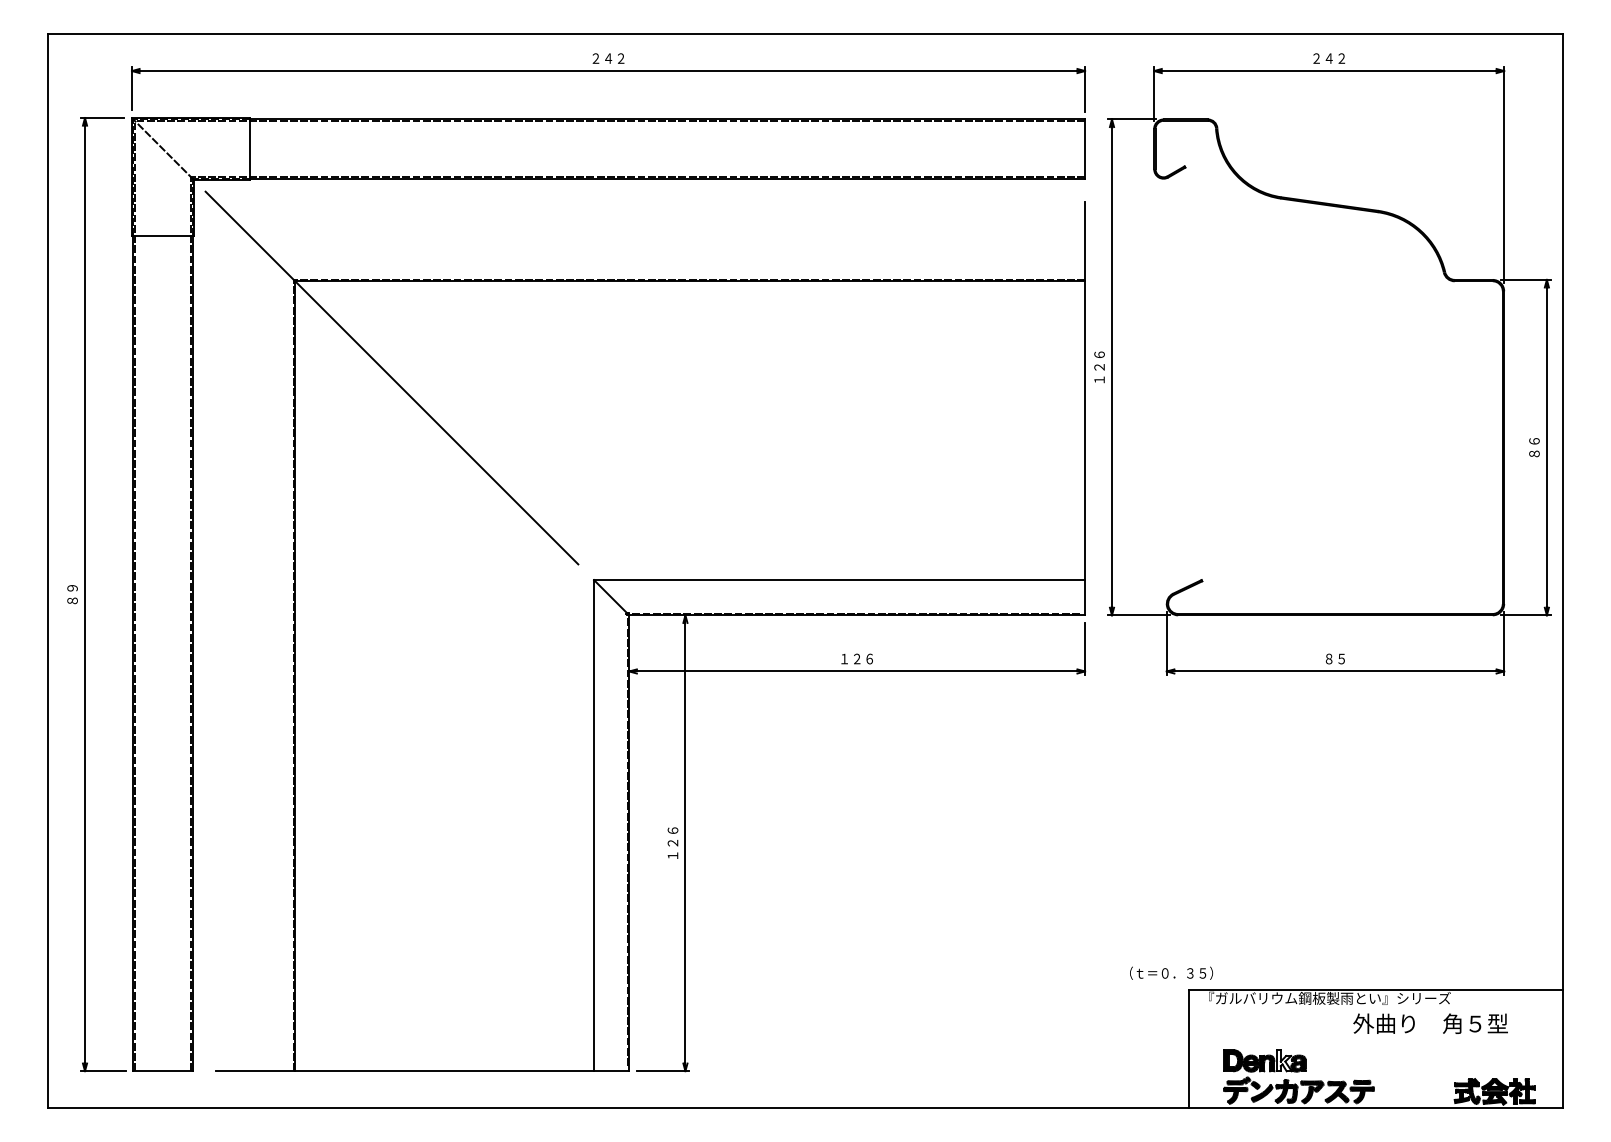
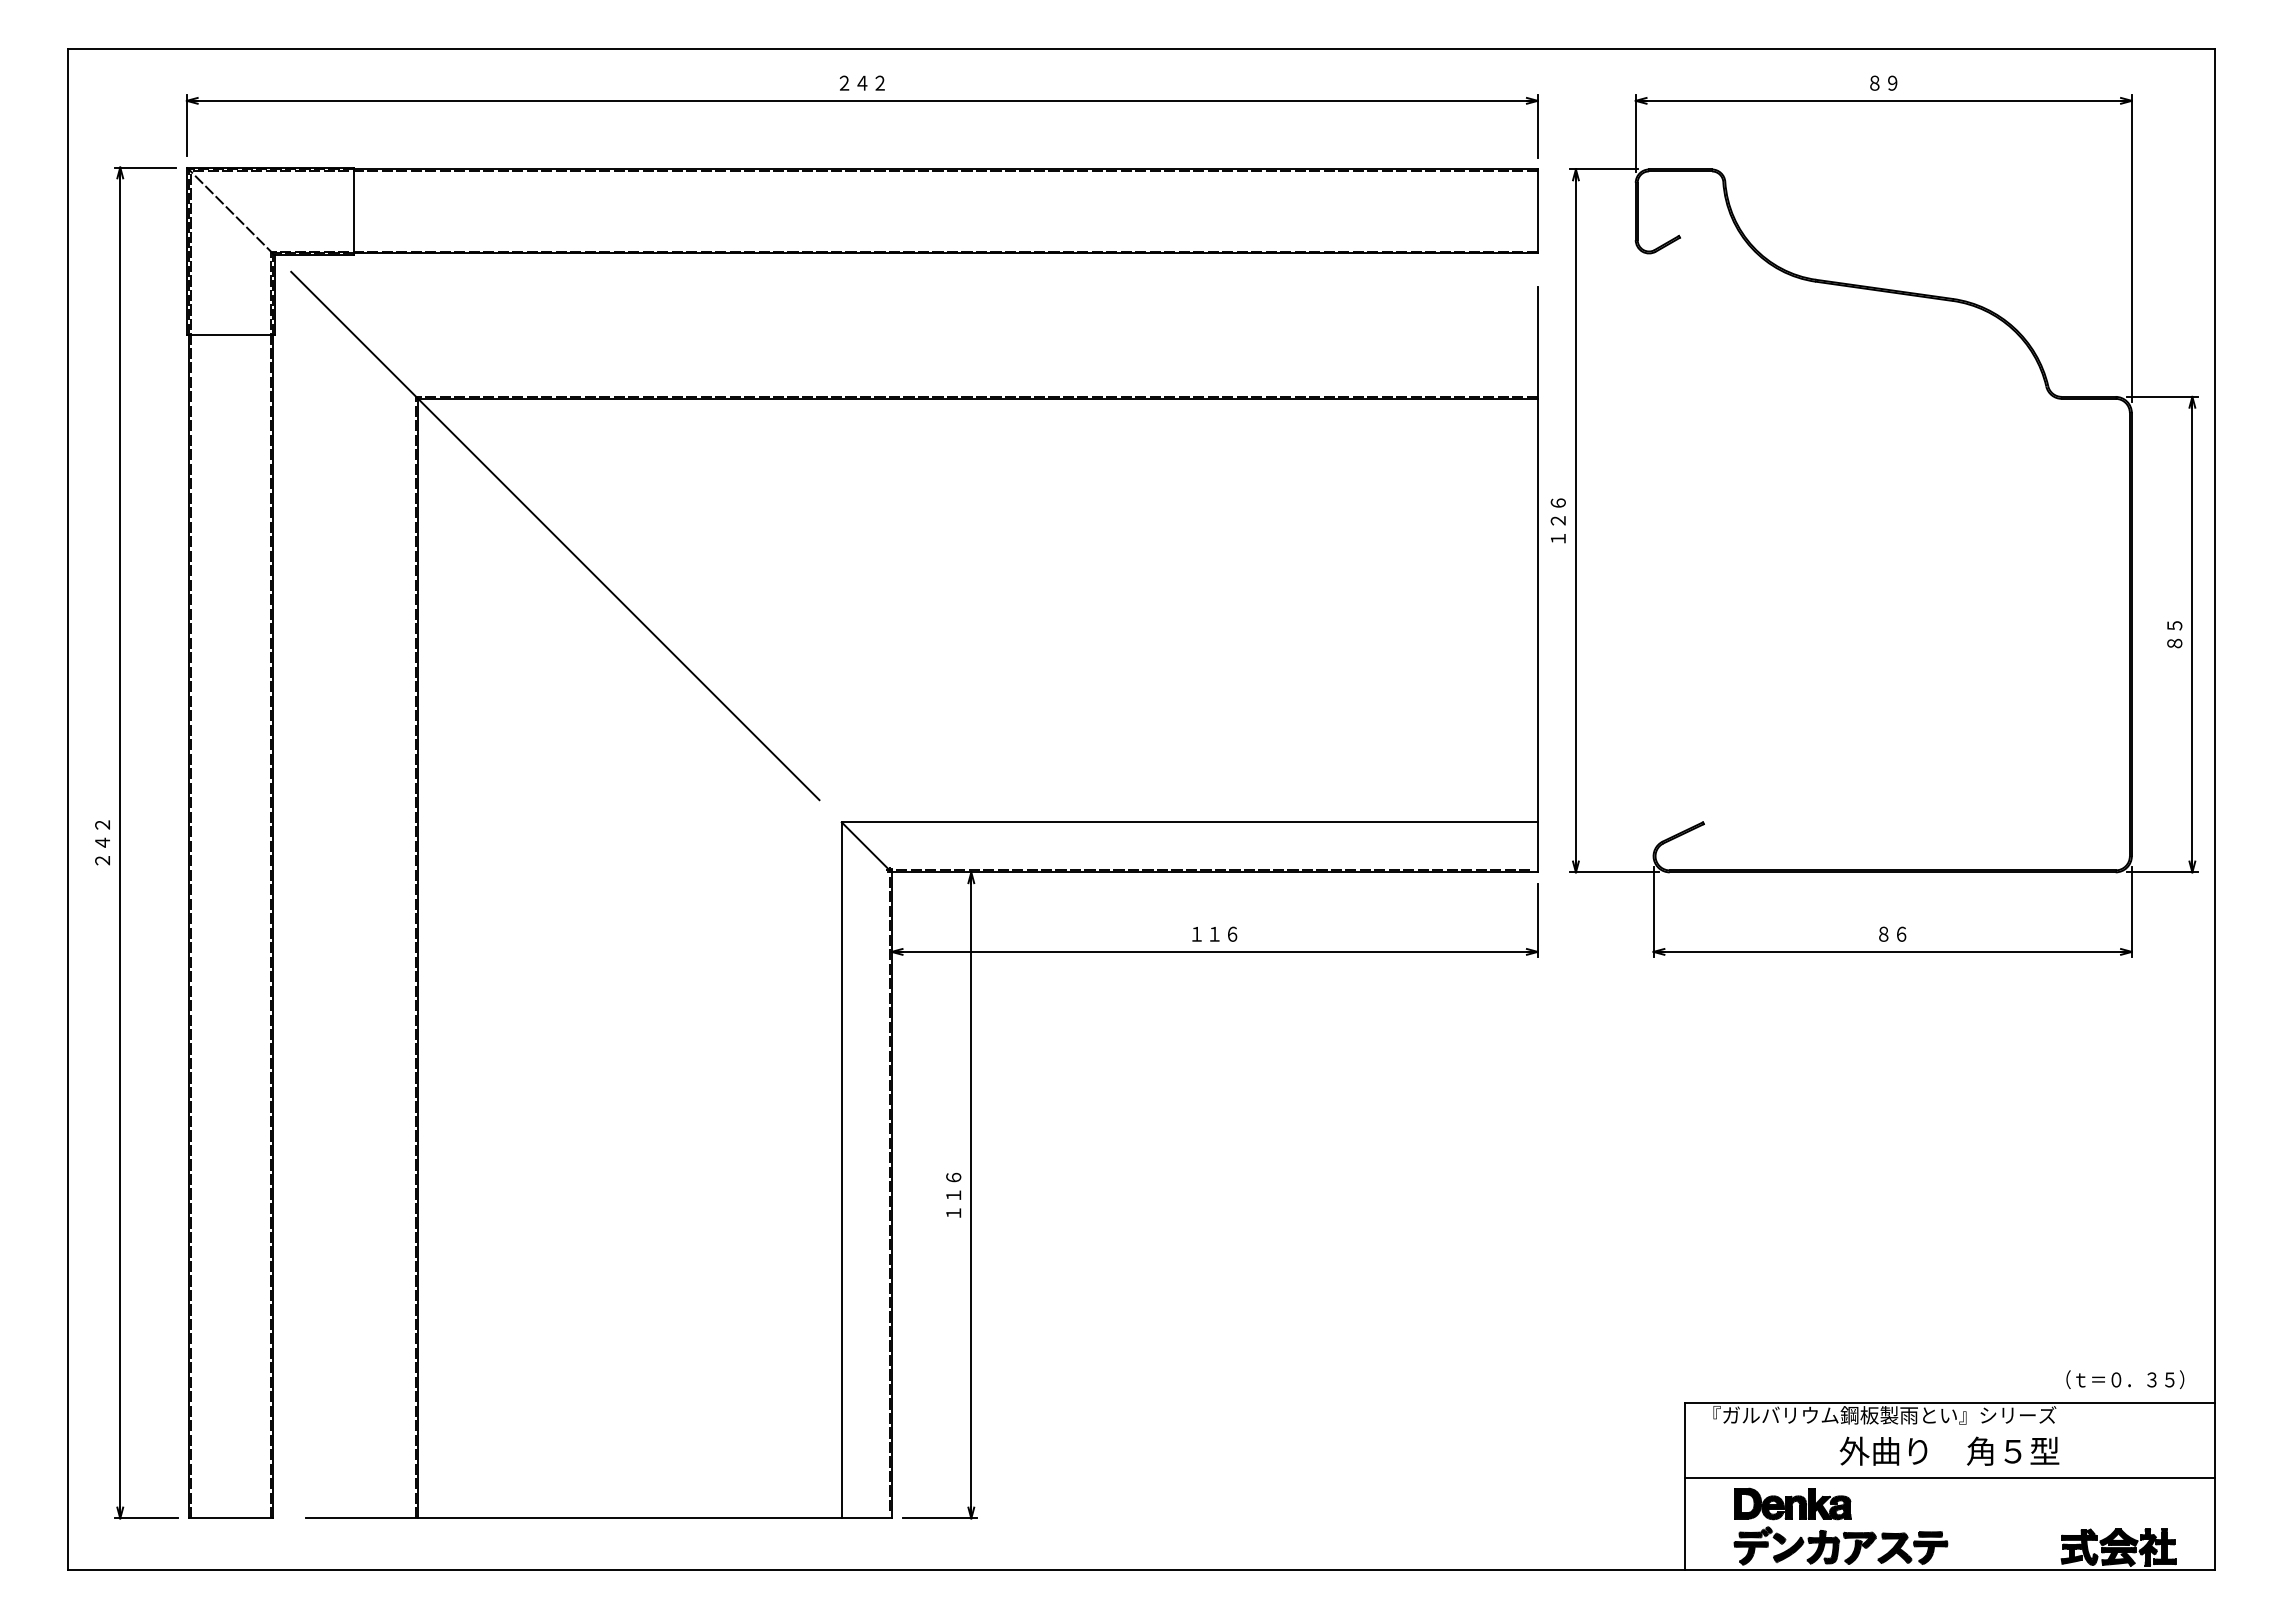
text: (1328, 58) -> (1883, 82), ２４２ -> ８９
text: (1534, 441) -> (2174, 625), ８６ -> ８５
text: (72, 594) -> (102, 842), ８９ -> ２４２
text: (857, 658) -> (1214, 933), １２６ -> １１６
text: (1341, 658) -> (1901, 933), ８５ -> ８６
text: (672, 843) -> (952, 1195), １２６ -> １１６
text: (1171, 973) -> (2125, 1379), moved
text: (1430, 1023) -> (1949, 1450), moved
line: (1375, 1042) -> (1949, 1478), added
fill: (1283, 1060) -> (1819, 1503), added

